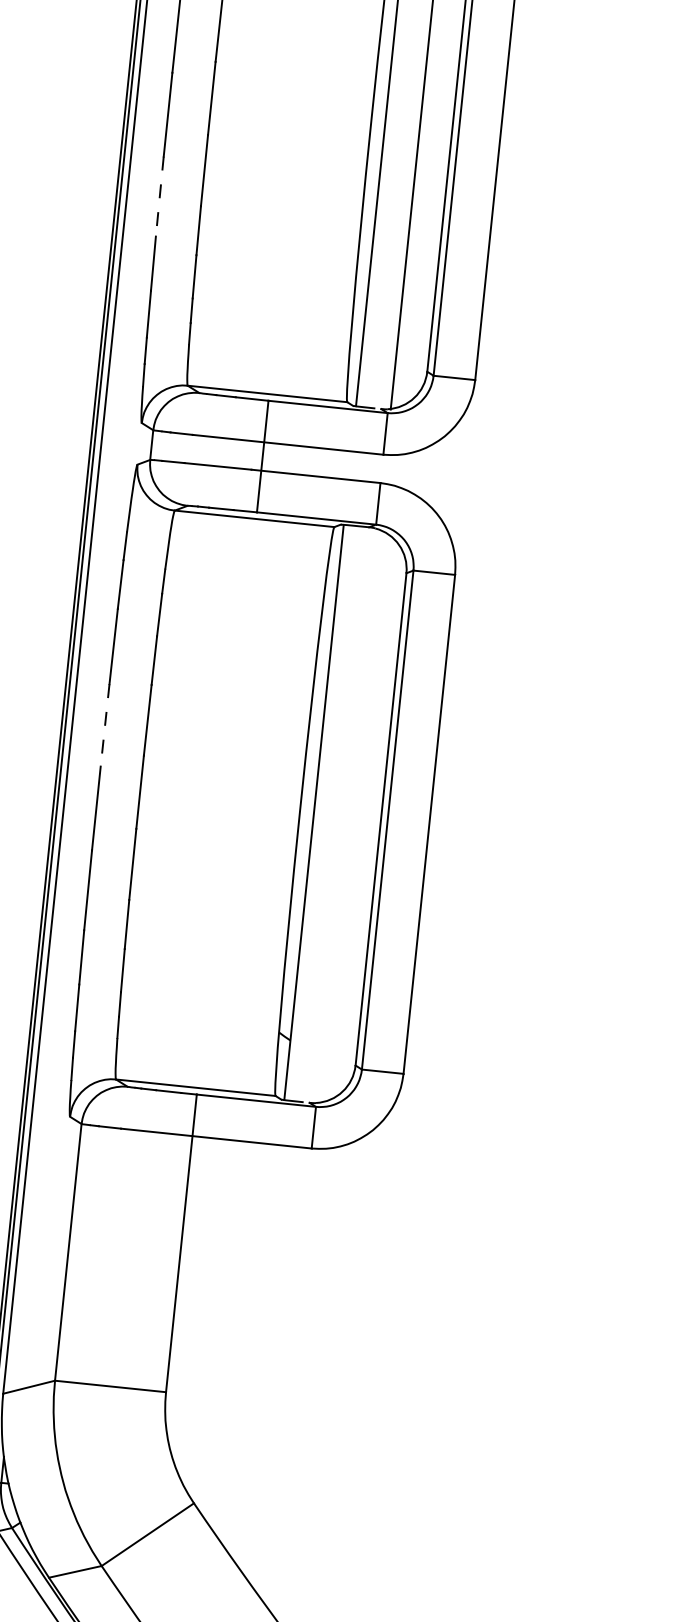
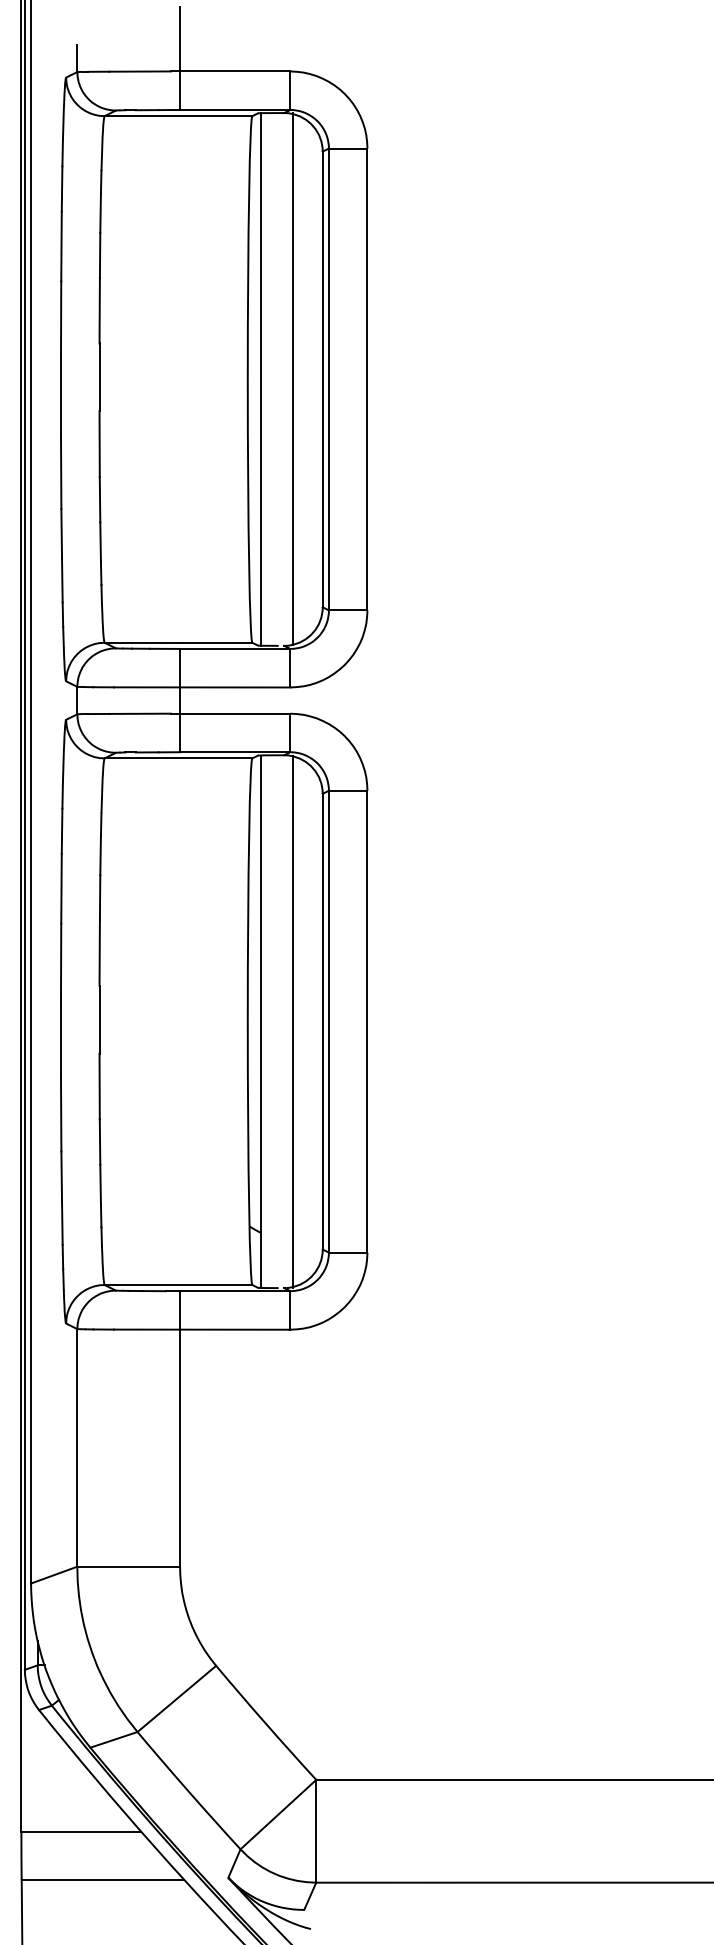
line: (160, 196) -> (61, 472), dashed -> solid
line: (105, 726) -> (61, 962), dashed -> solid
line: (348, 815) -> (292, 1021), added

